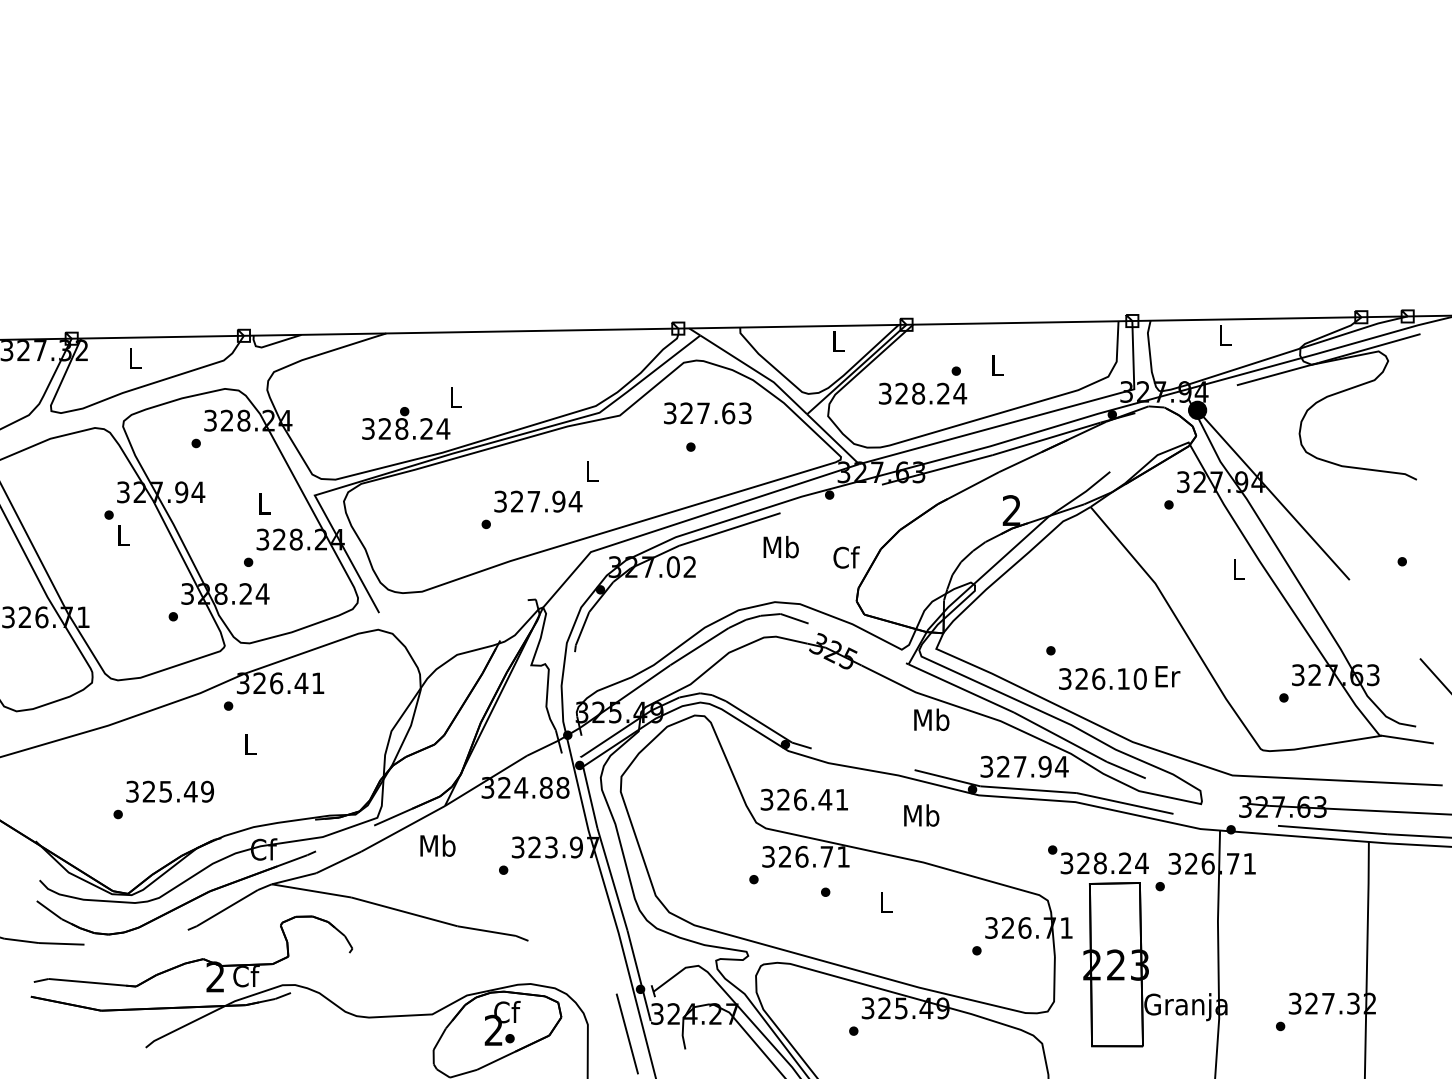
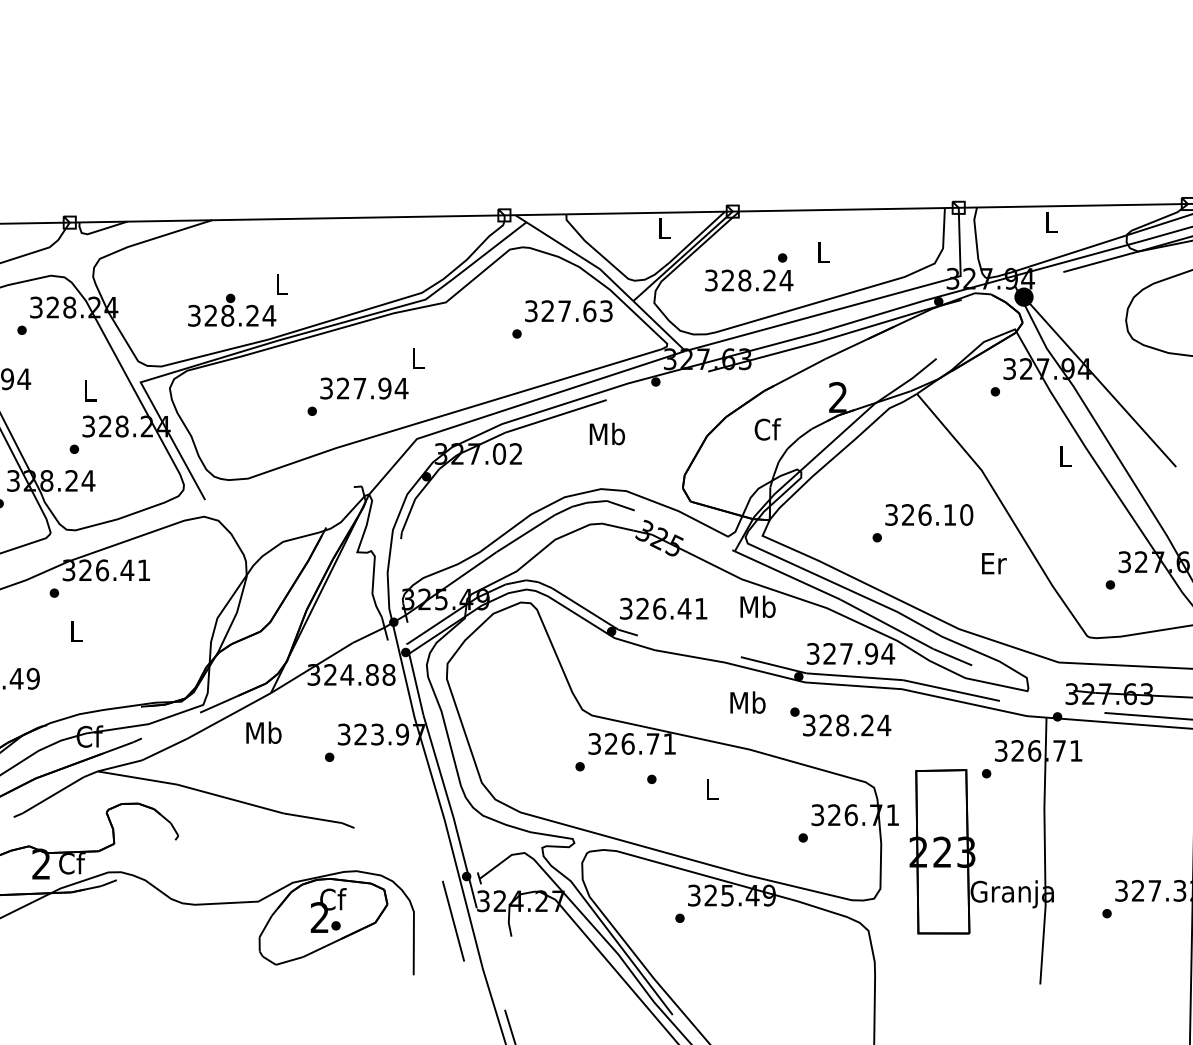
text: (707, 413) -> (568, 311), moved
text: (846, 557) -> (767, 429), moved
text: (1102, 678) -> (928, 514), moved
text: (803, 799) -> (662, 608), moved
text: (1098, 859) -> (840, 721), moved

